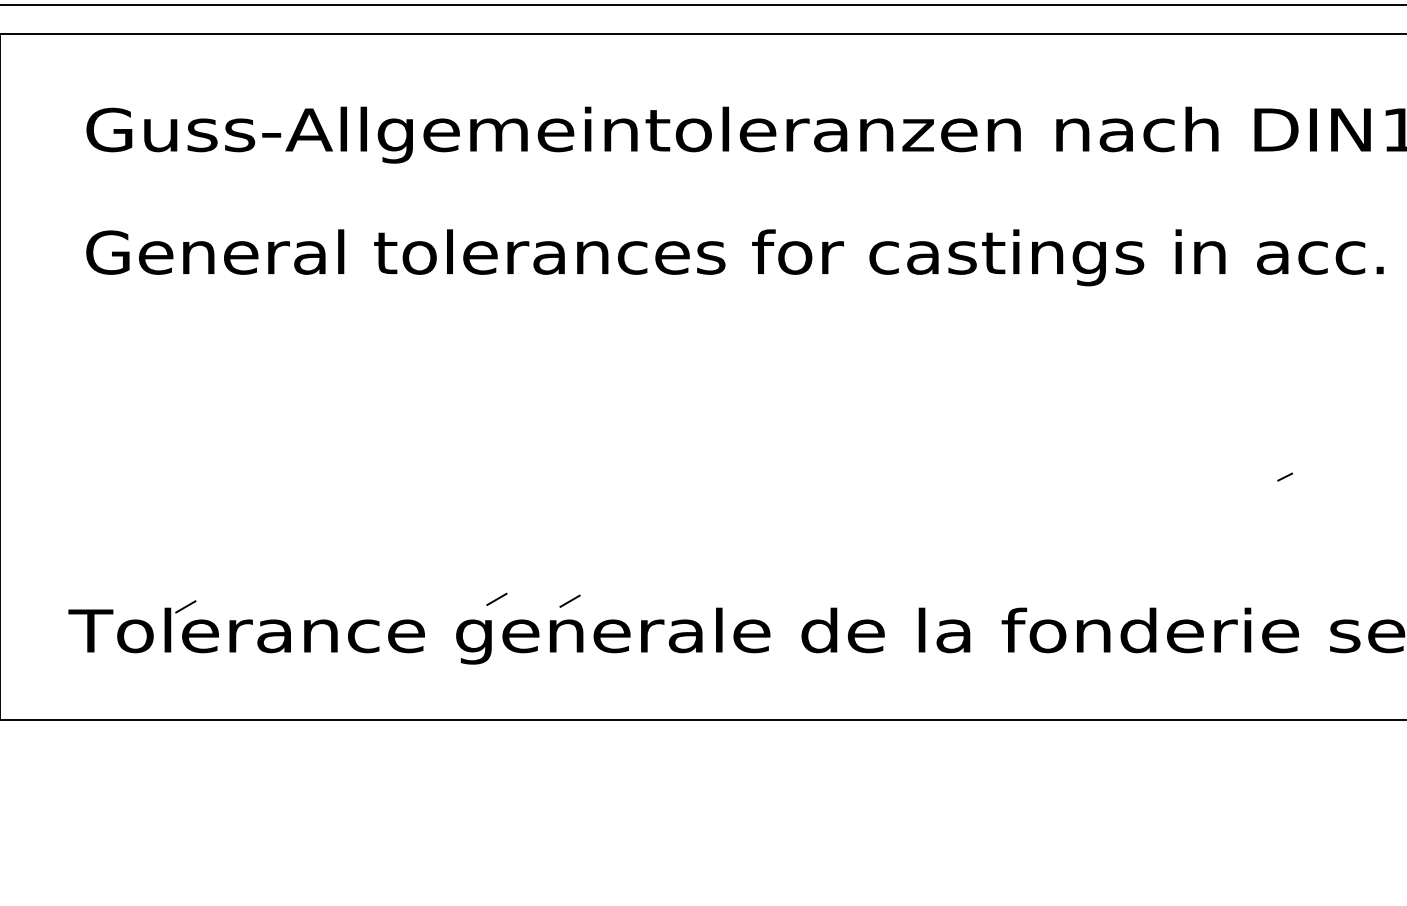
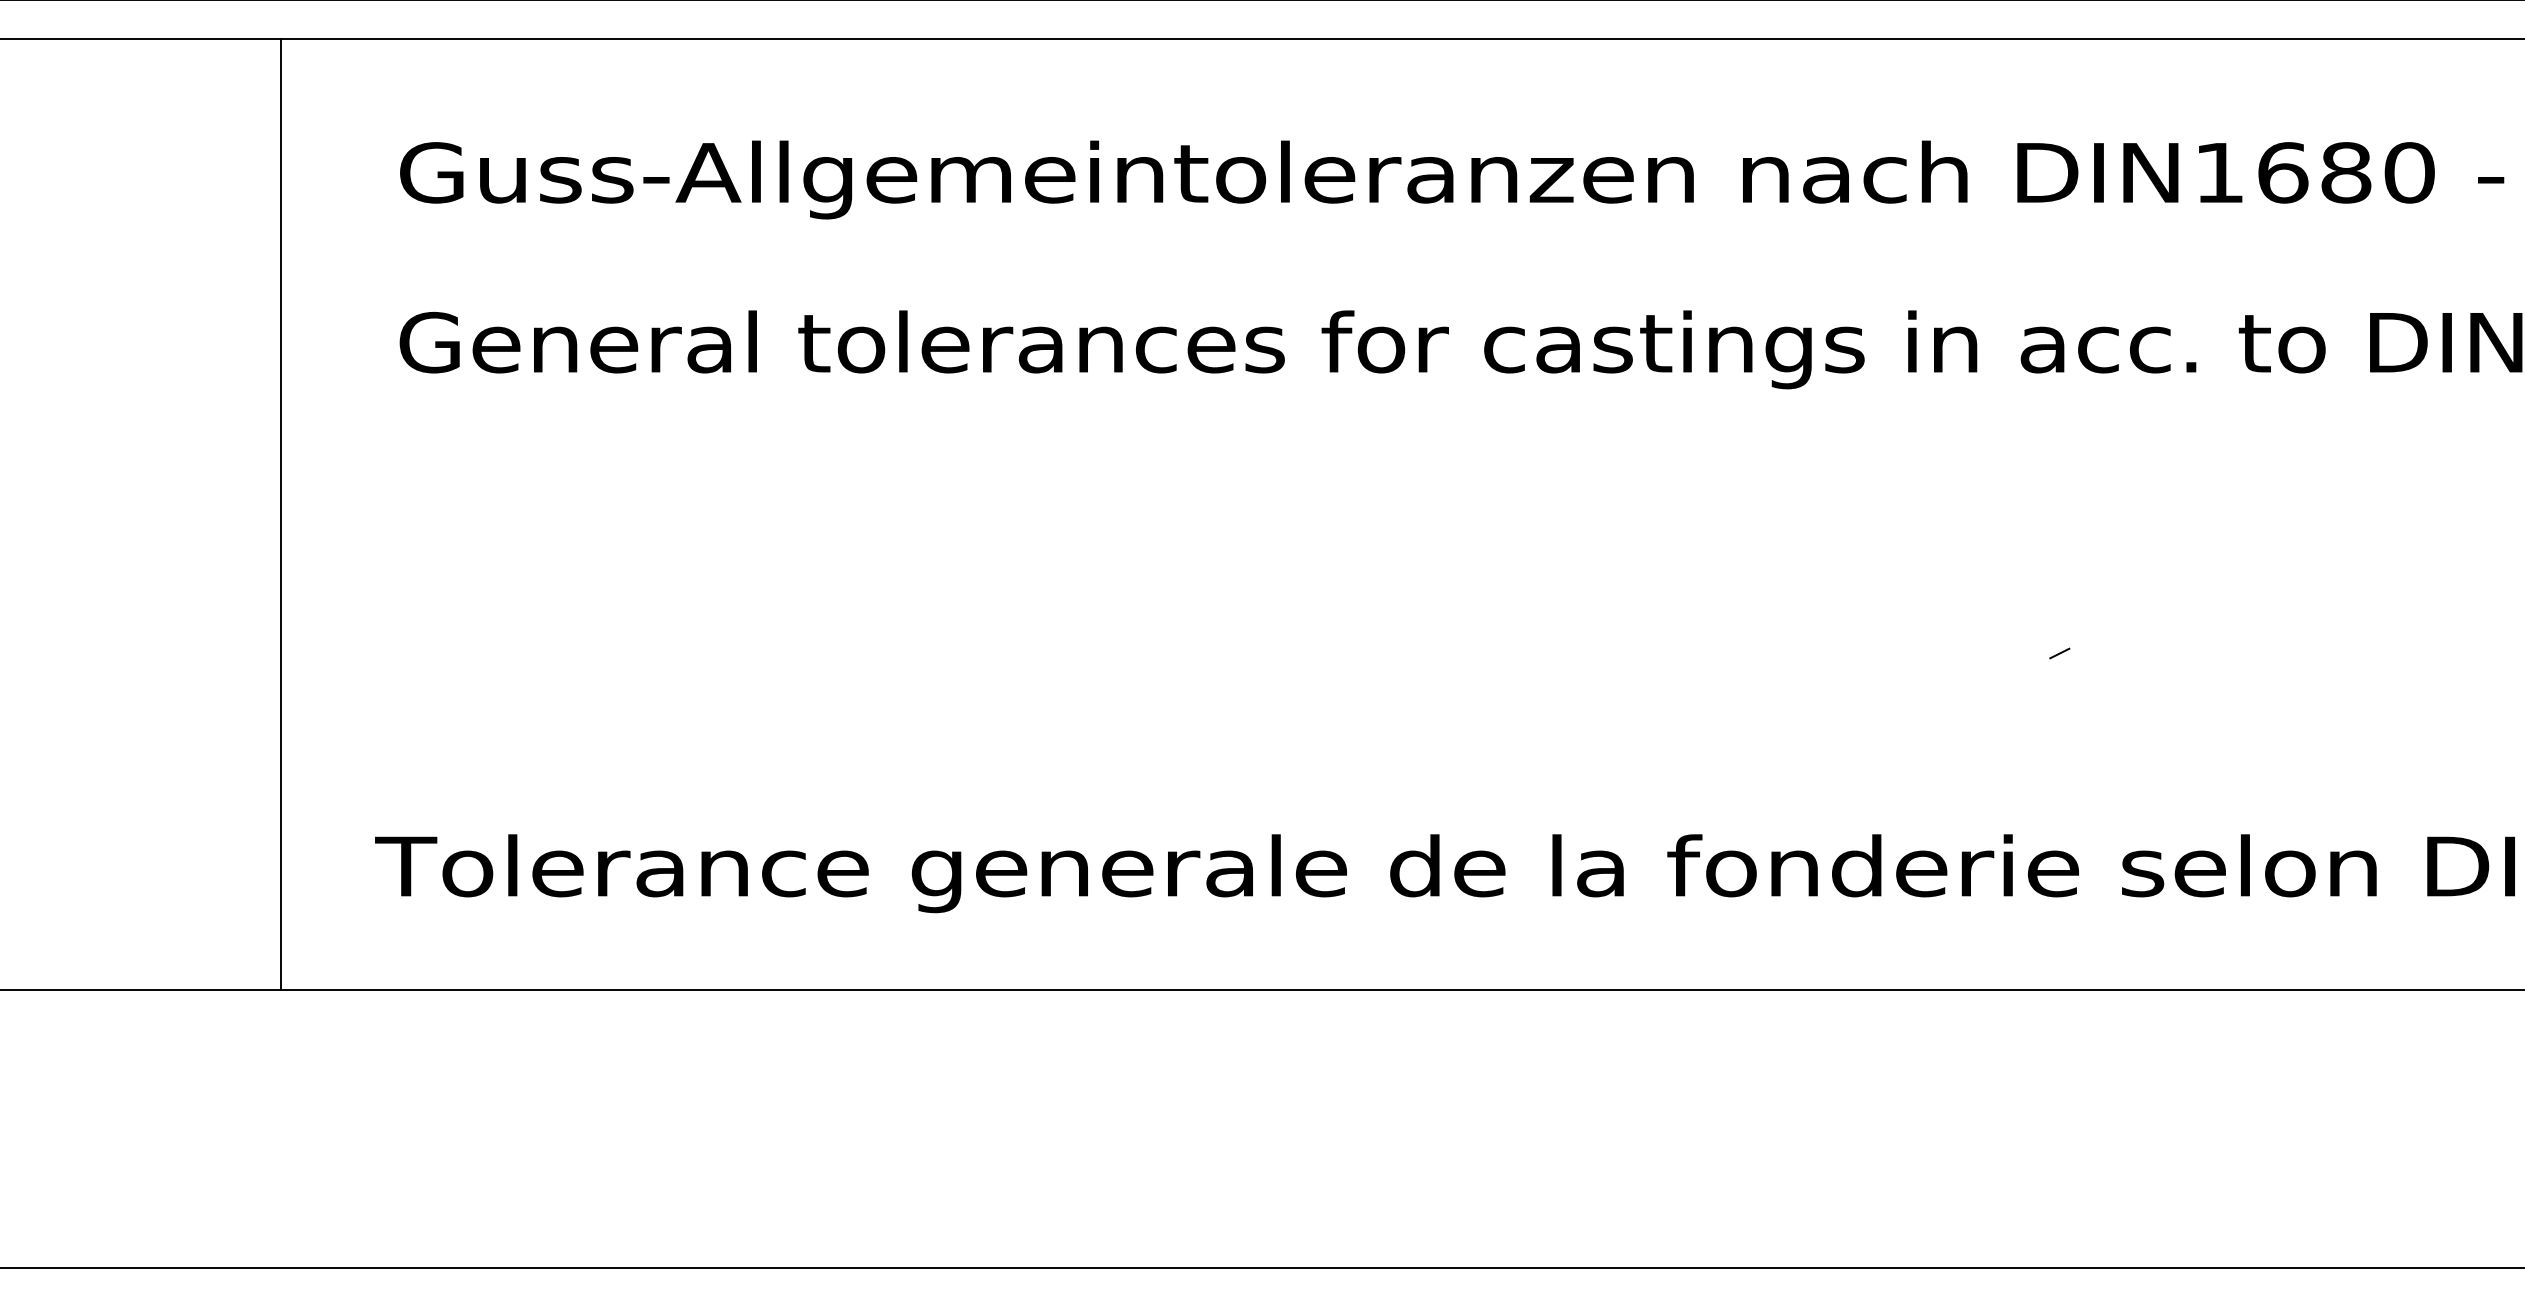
line: (497, 599) -> (968, 822), removed
line: (569, 601) -> (1069, 825), removed
line: (185, 606) -> (537, 832), removed

